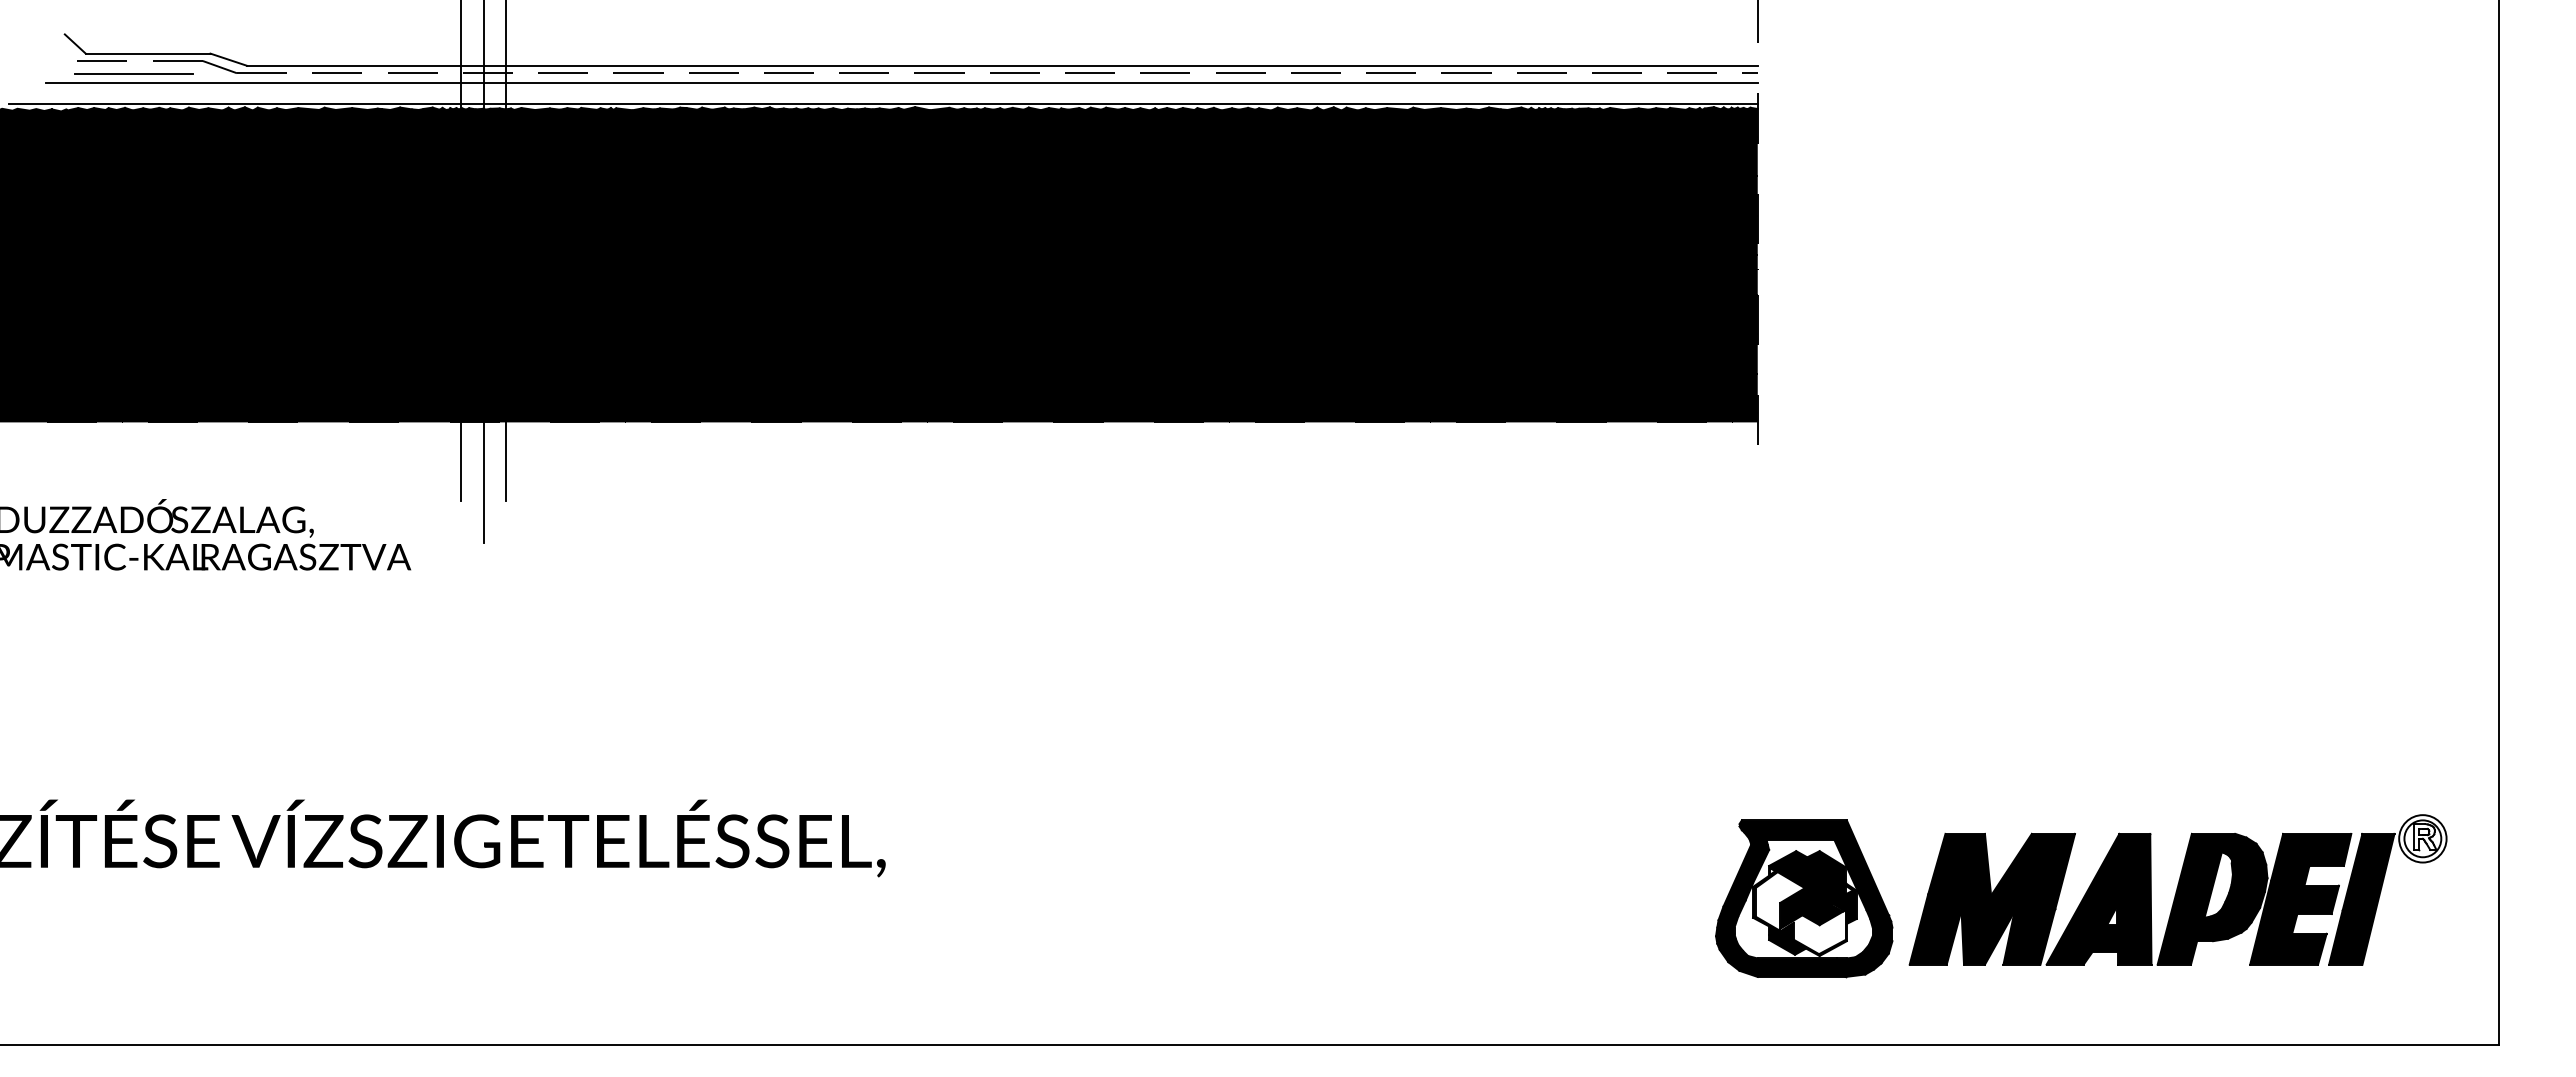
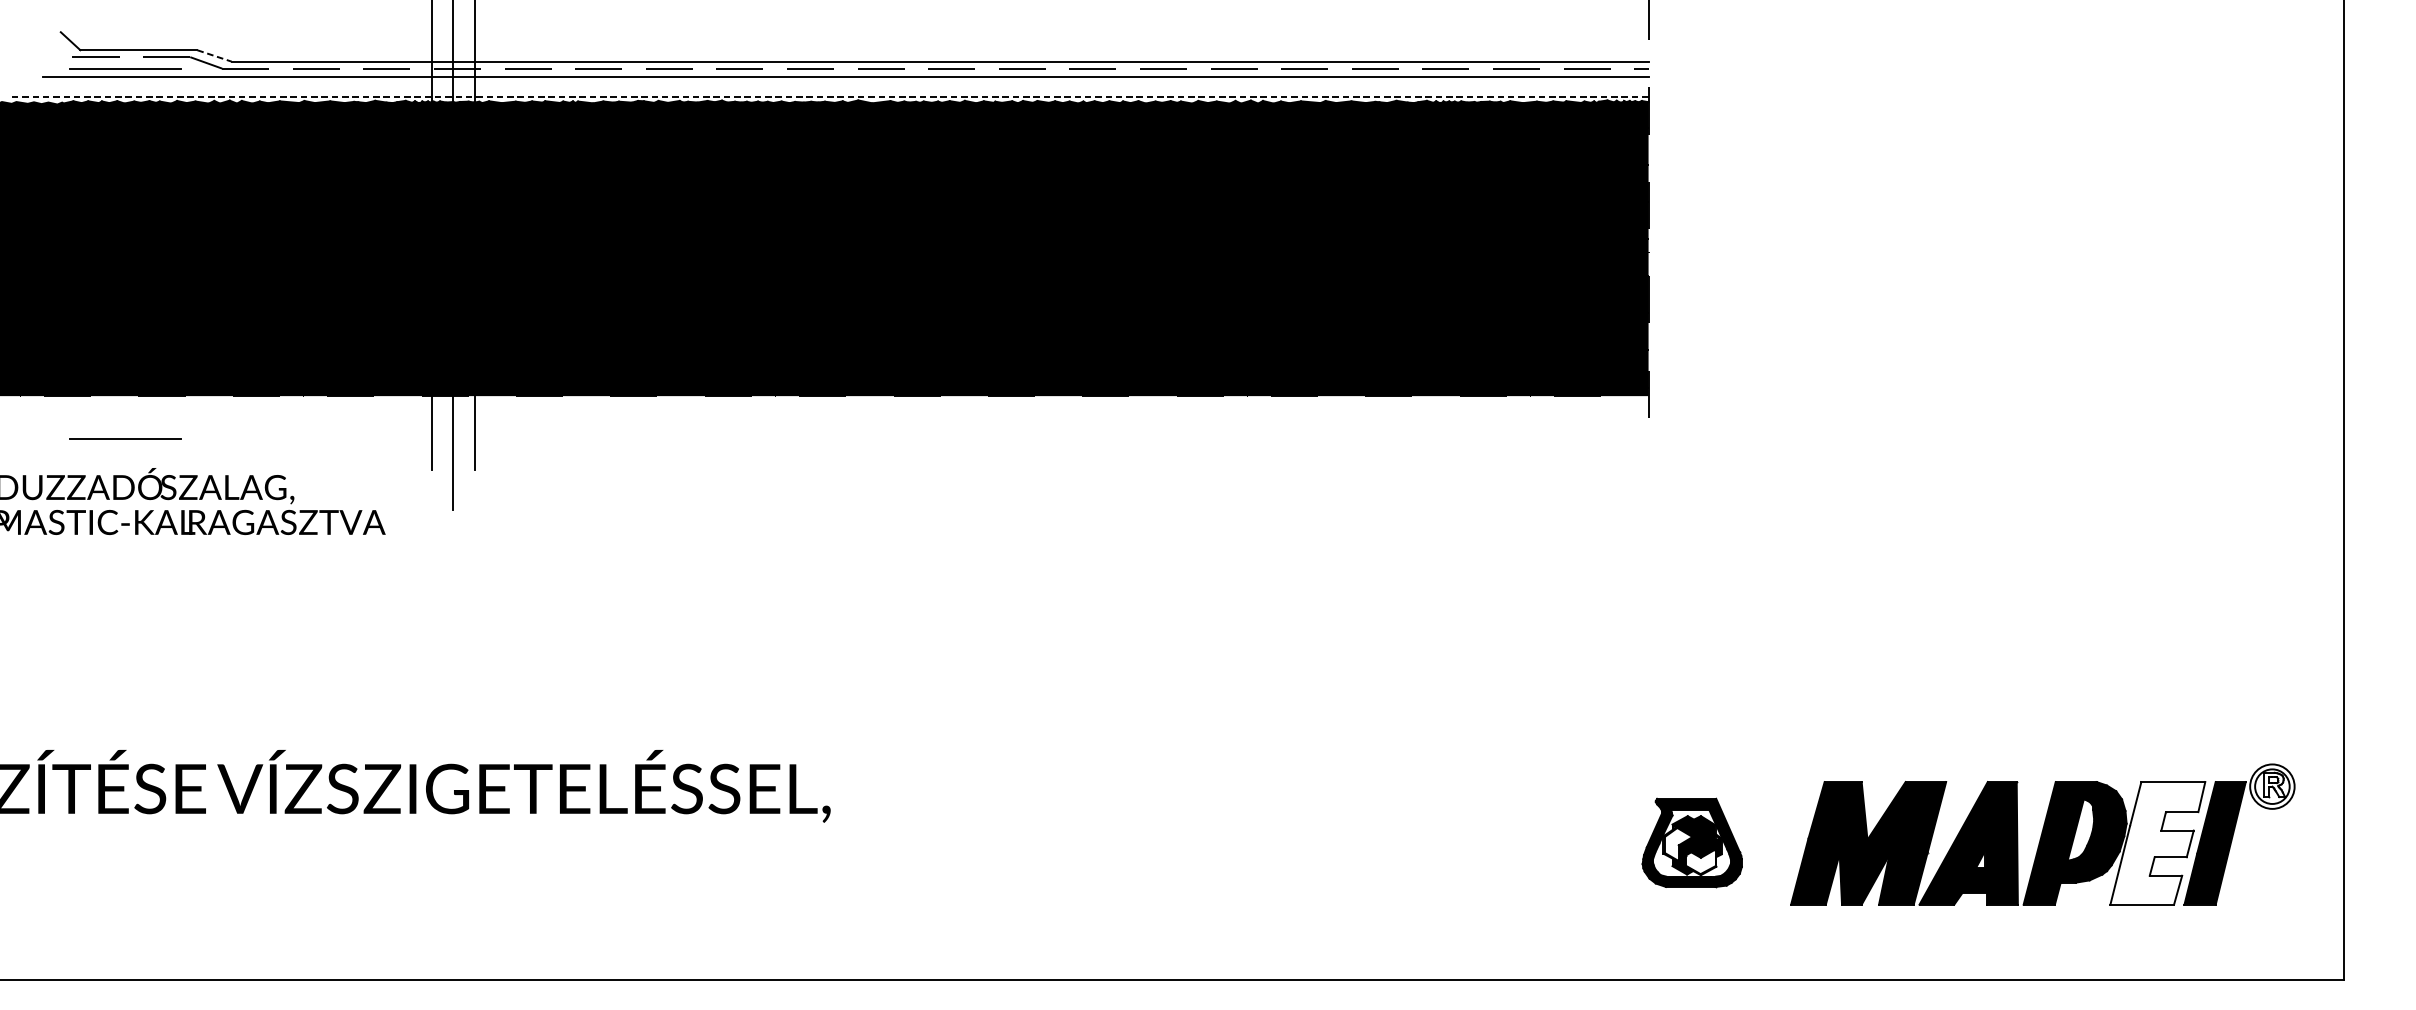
line: (229, 59) -> (215, 55), solid -> dashed
line: (882, 103) -> (827, 97), solid -> dashed
line: (133, 468) -> (125, 439), added
part: (1804, 898) -> (1692, 842), size x0.6
fill: (2300, 898) -> (2157, 842), removed

